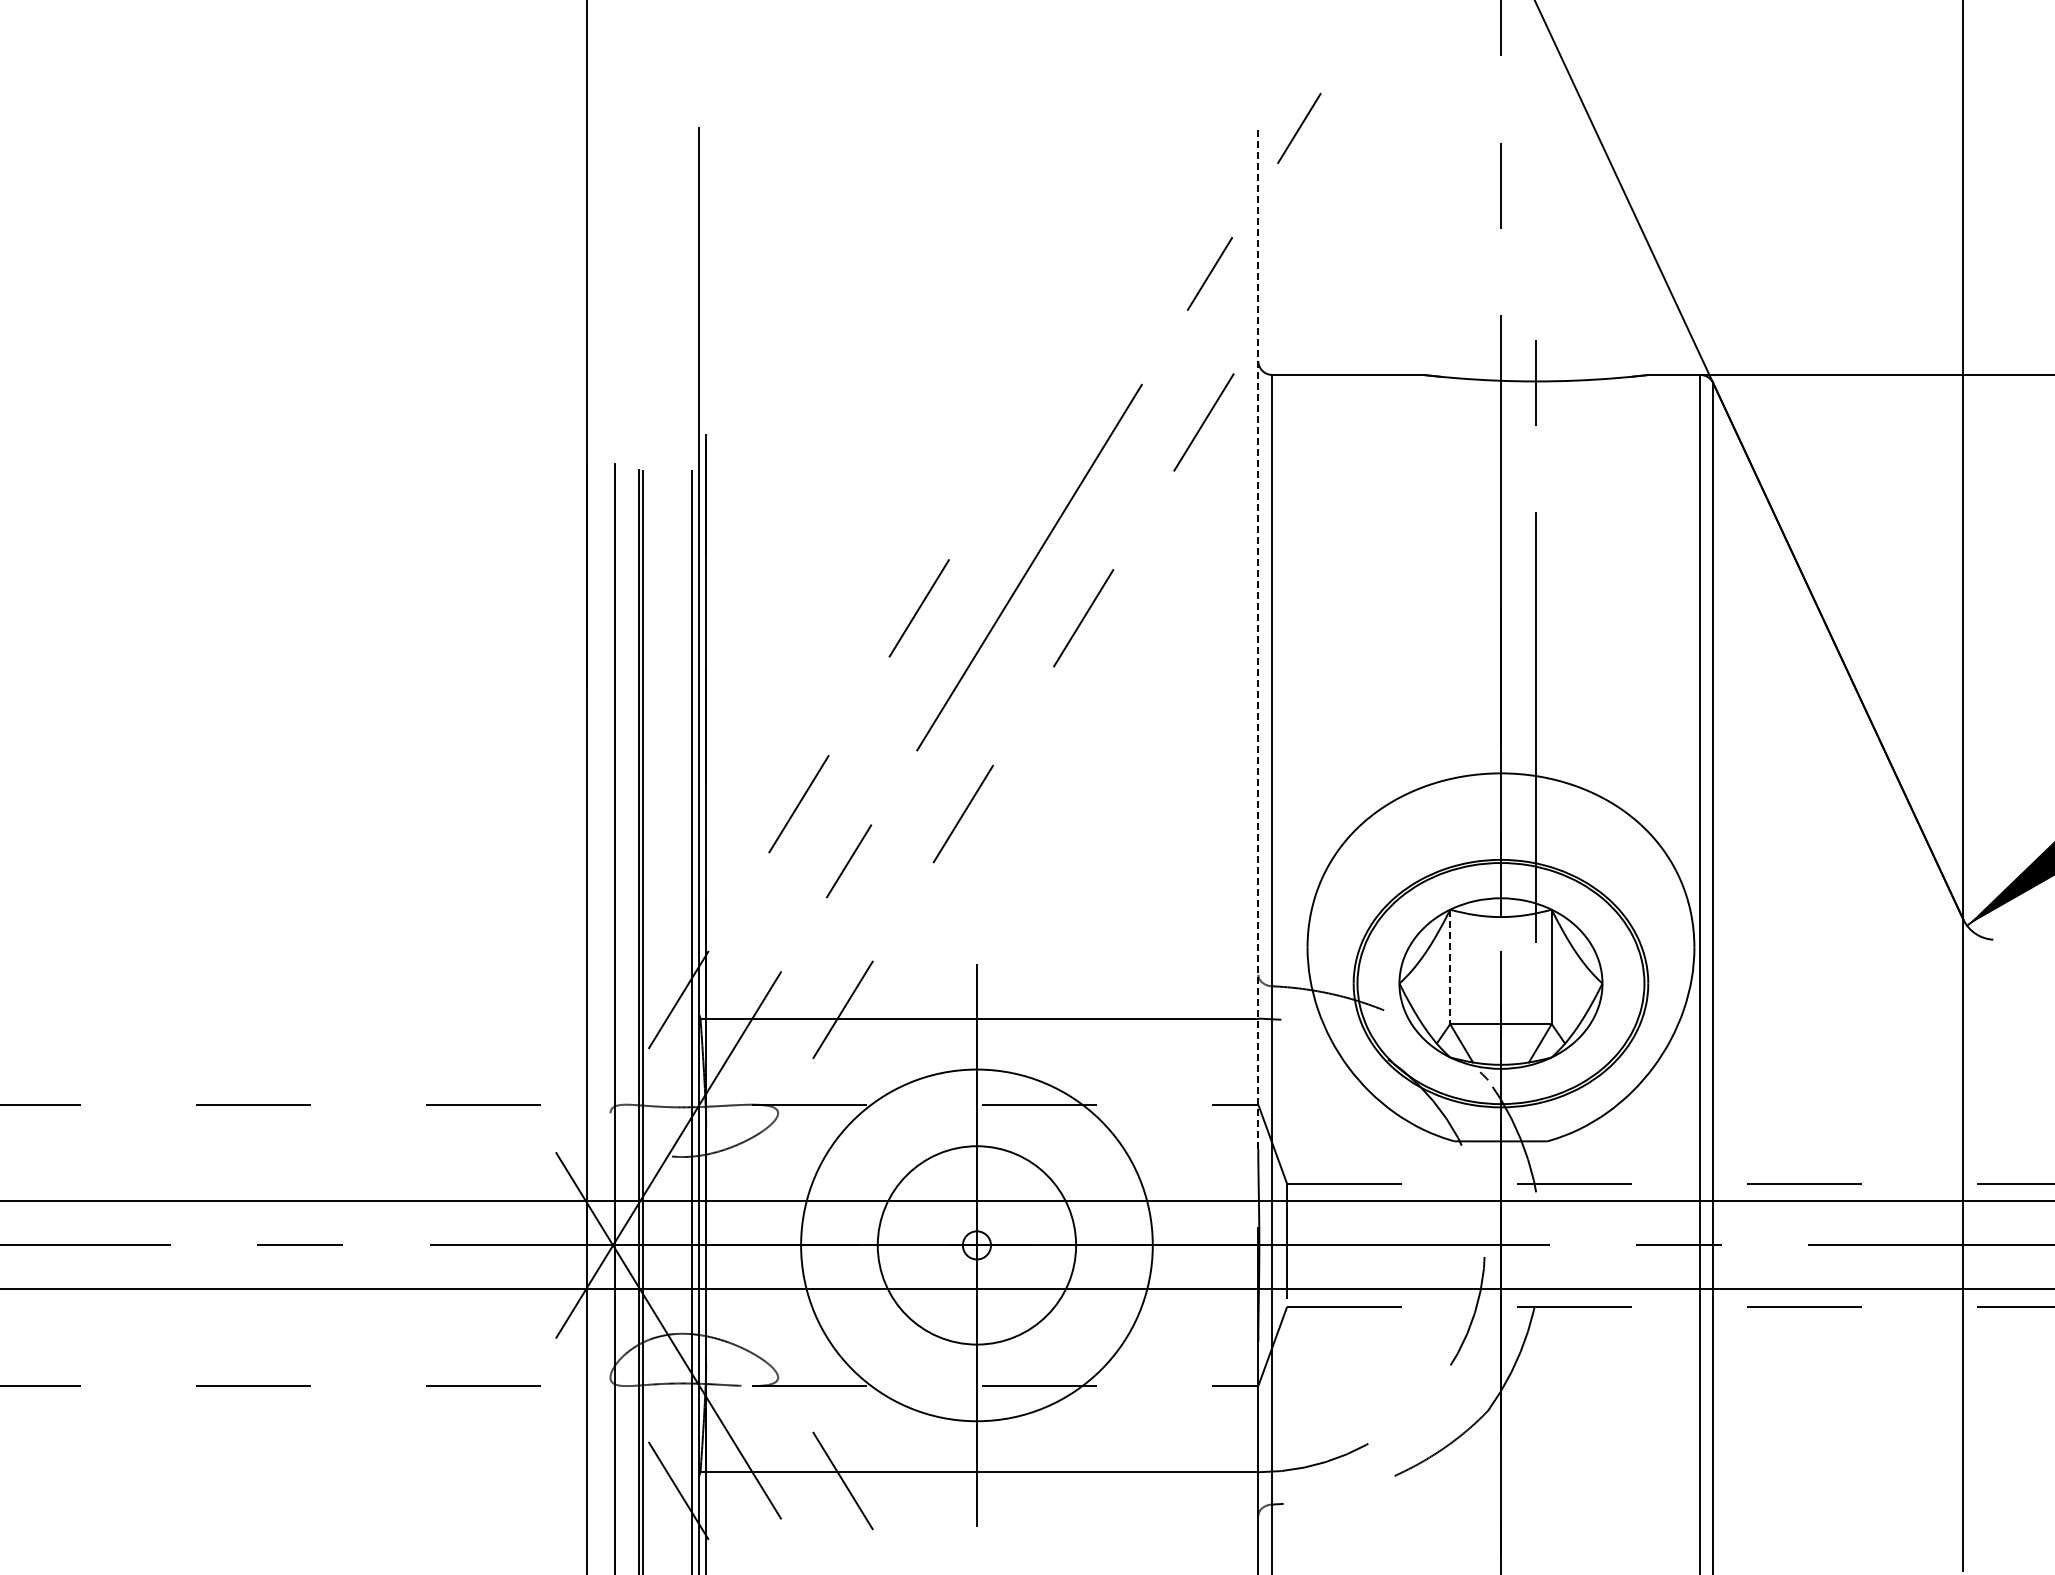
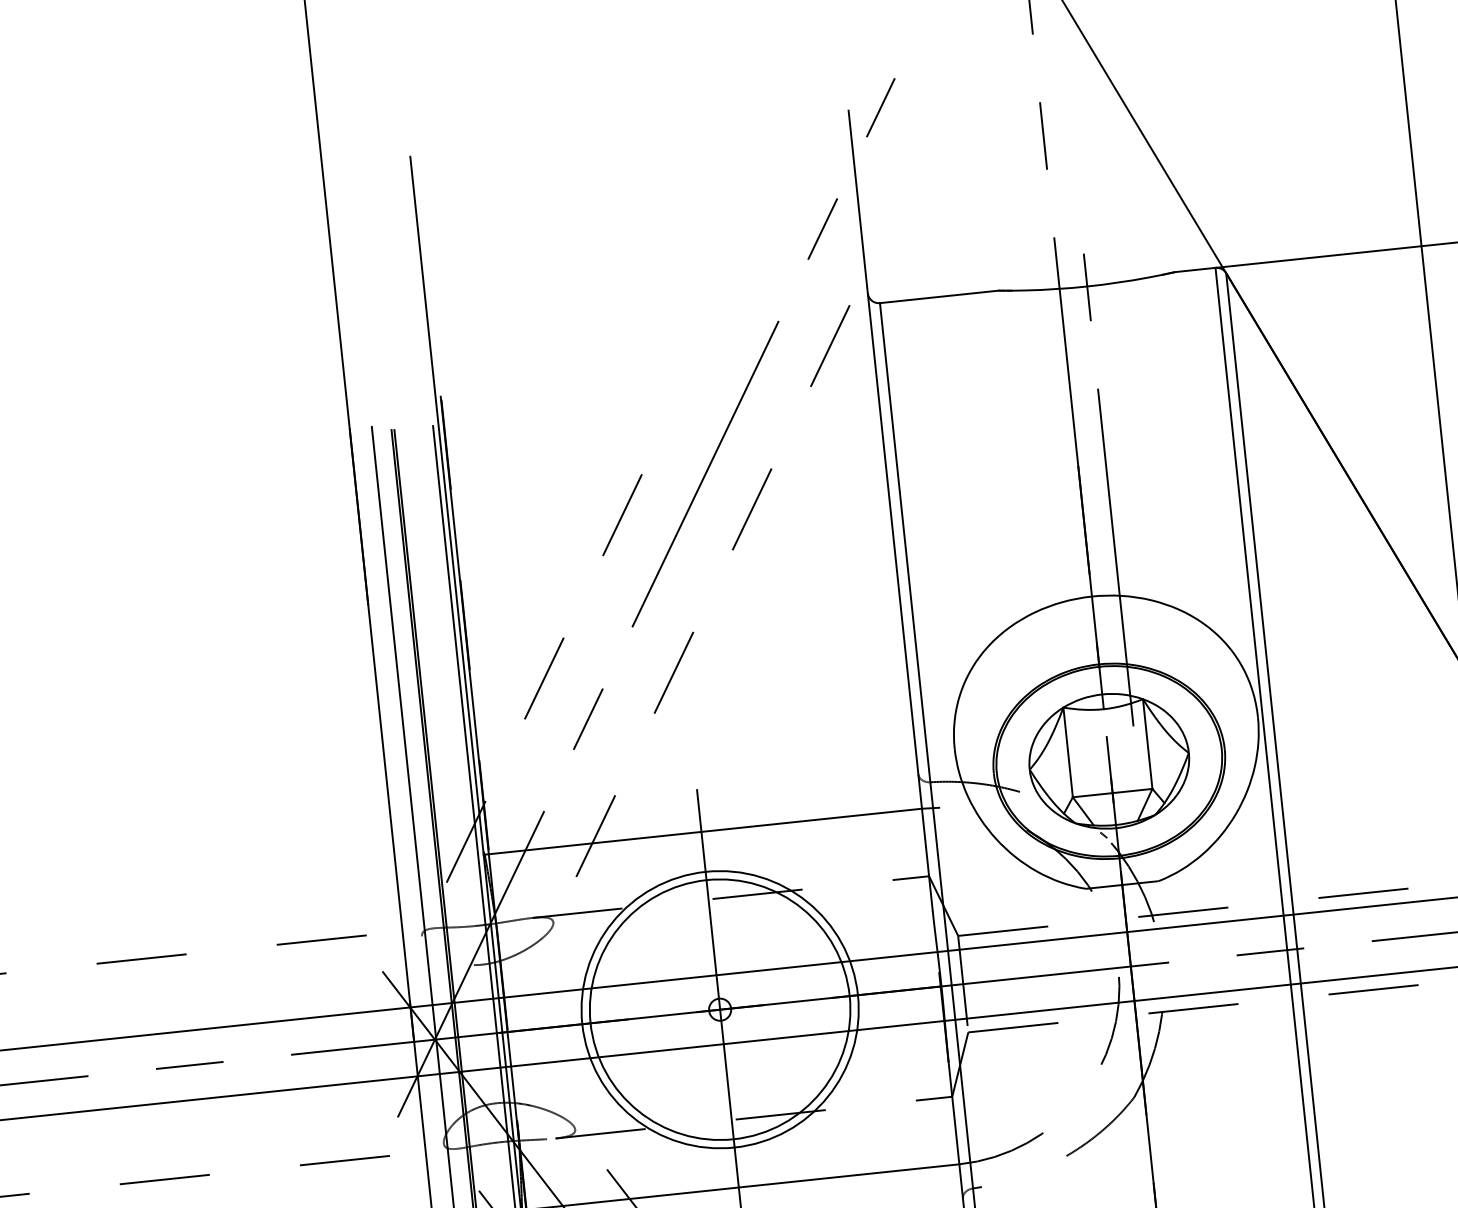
line: (1258, 638) -> (890, 510), dashed -> solid
line: (1450, 967) -> (1068, 752), dashed -> solid
circle: (976, 1245) -> (719, 1009), size x1.67

